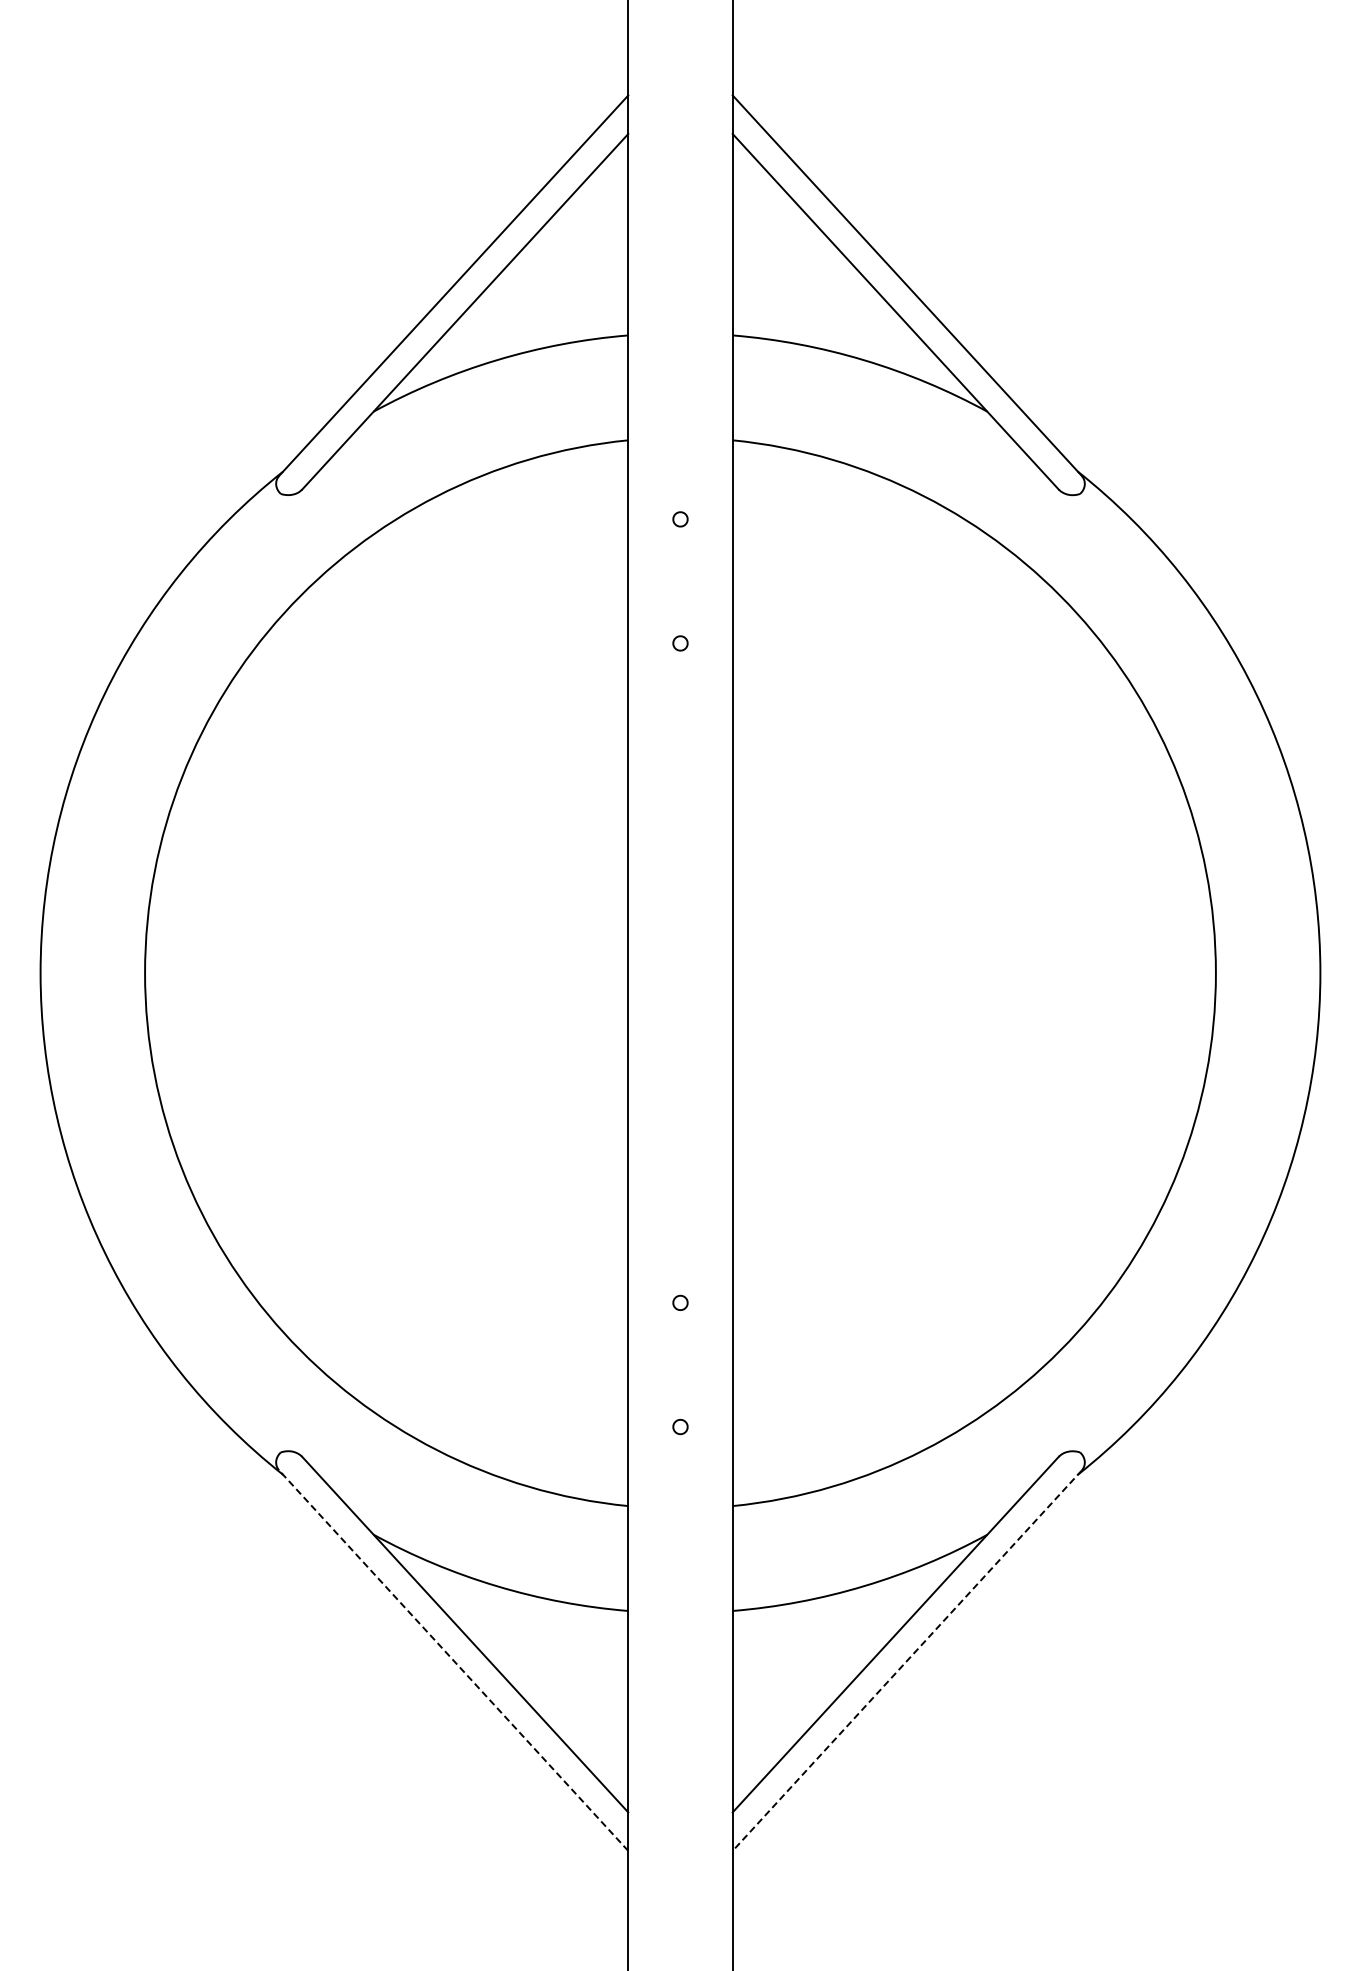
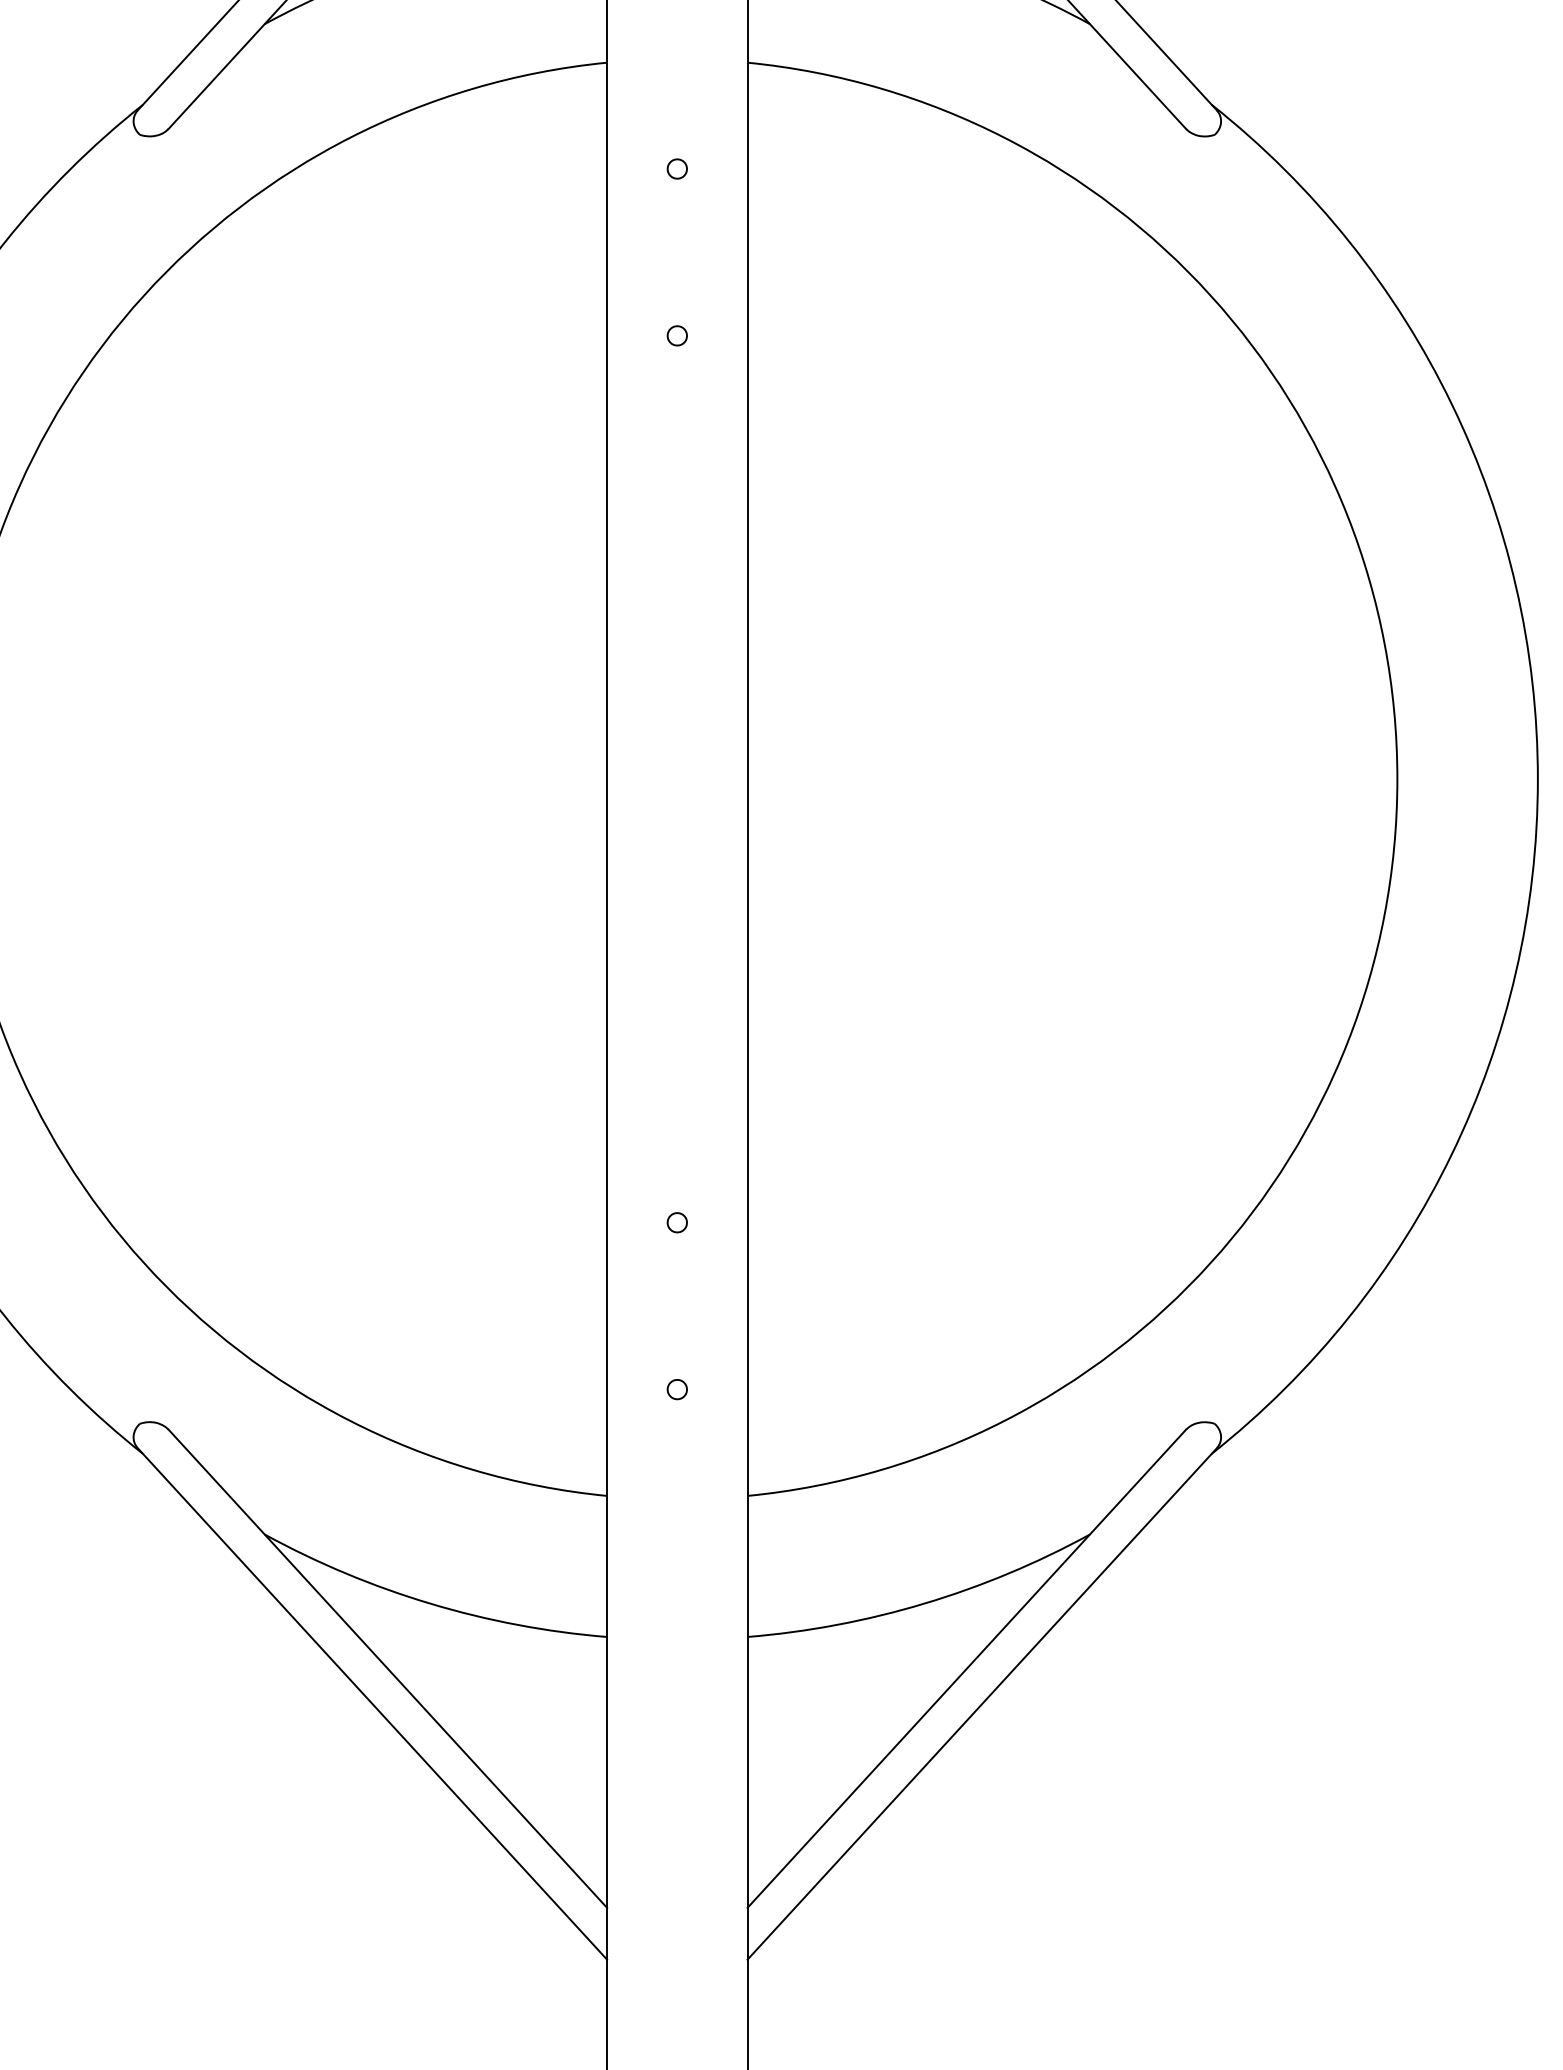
line: (453, 1660) -> (372, 1703), dashed -> solid
line: (907, 1661) -> (982, 1704), dashed -> solid

